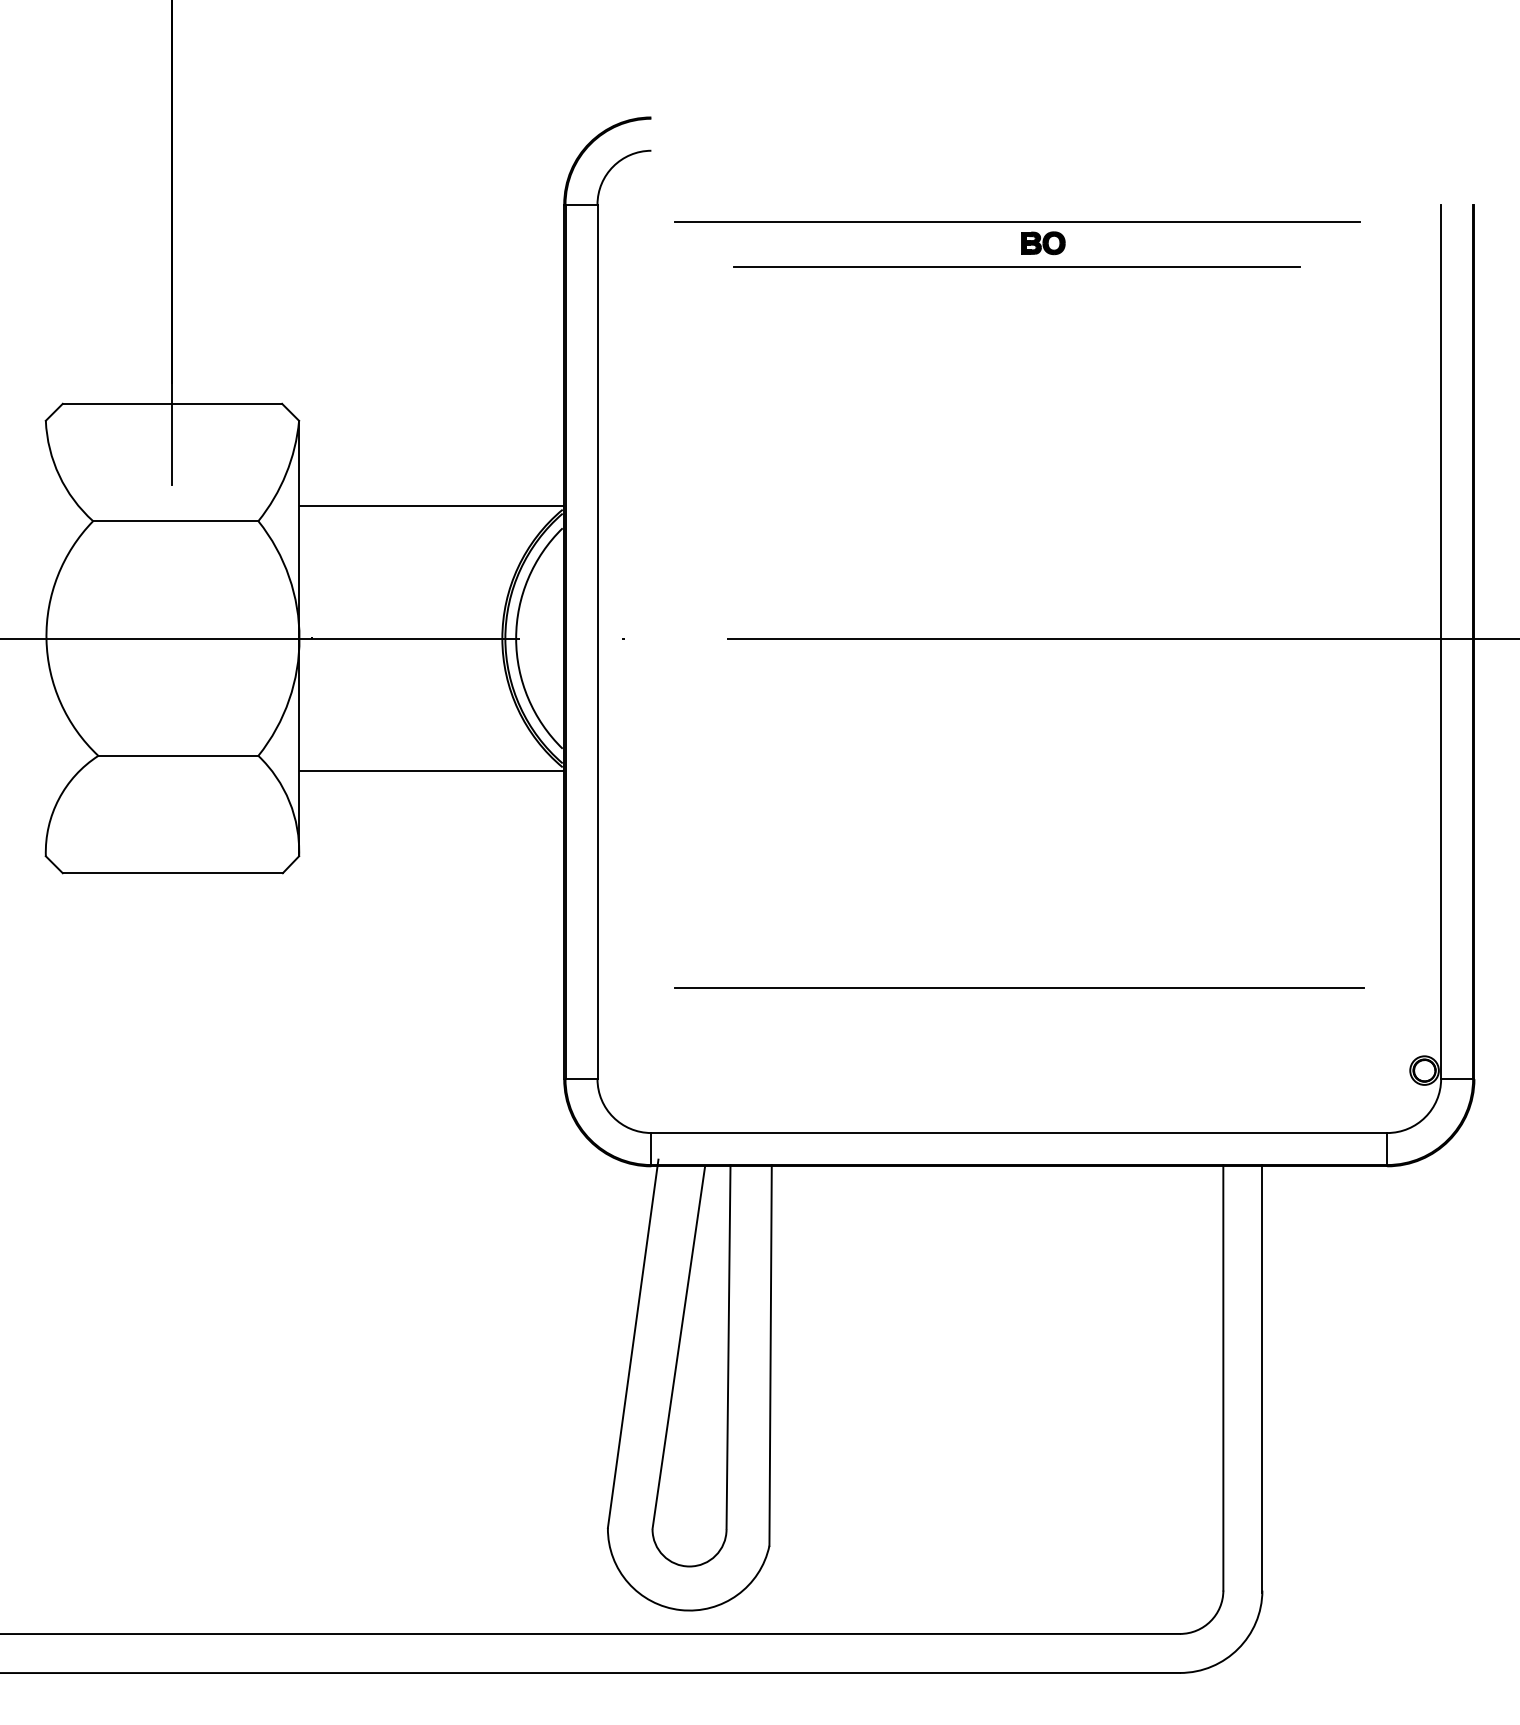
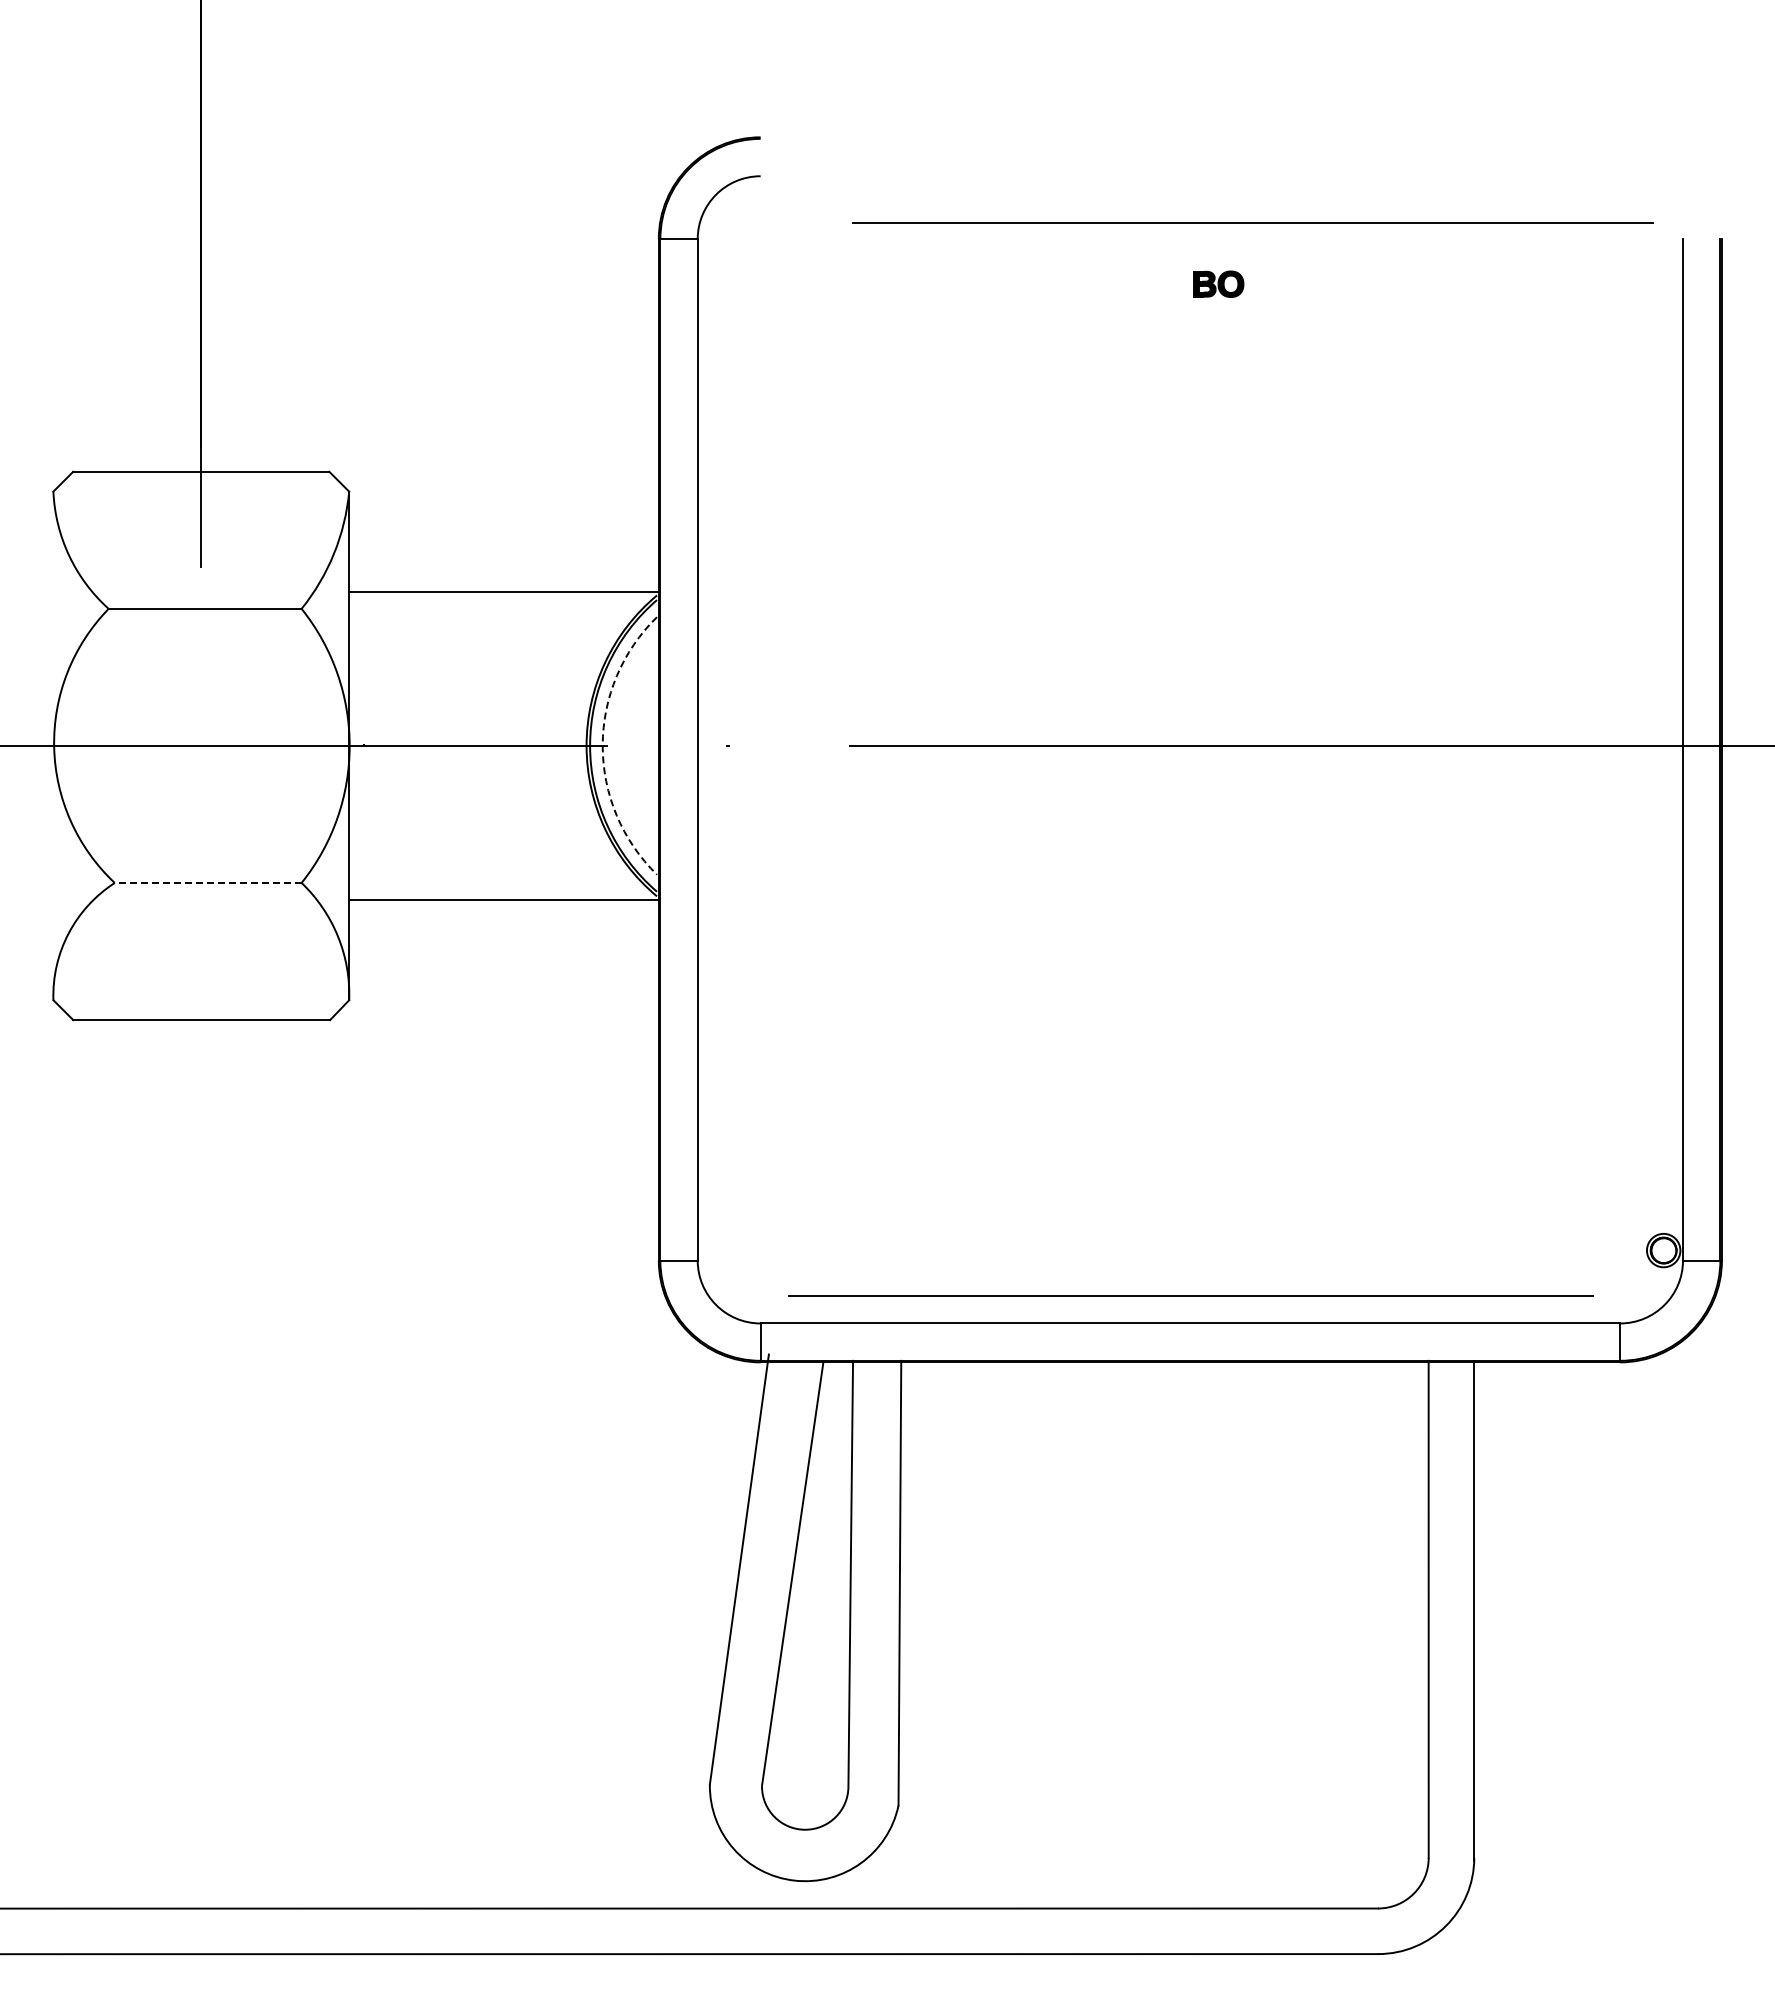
line: (1016, 222) -> (1252, 222), moved
line: (1016, 267) -> (1187, 312), removed
arc: (515, 638) -> (602, 745), solid -> dashed
line: (177, 755) -> (207, 882), solid -> dashed
line: (1019, 987) -> (1190, 1295), moved

